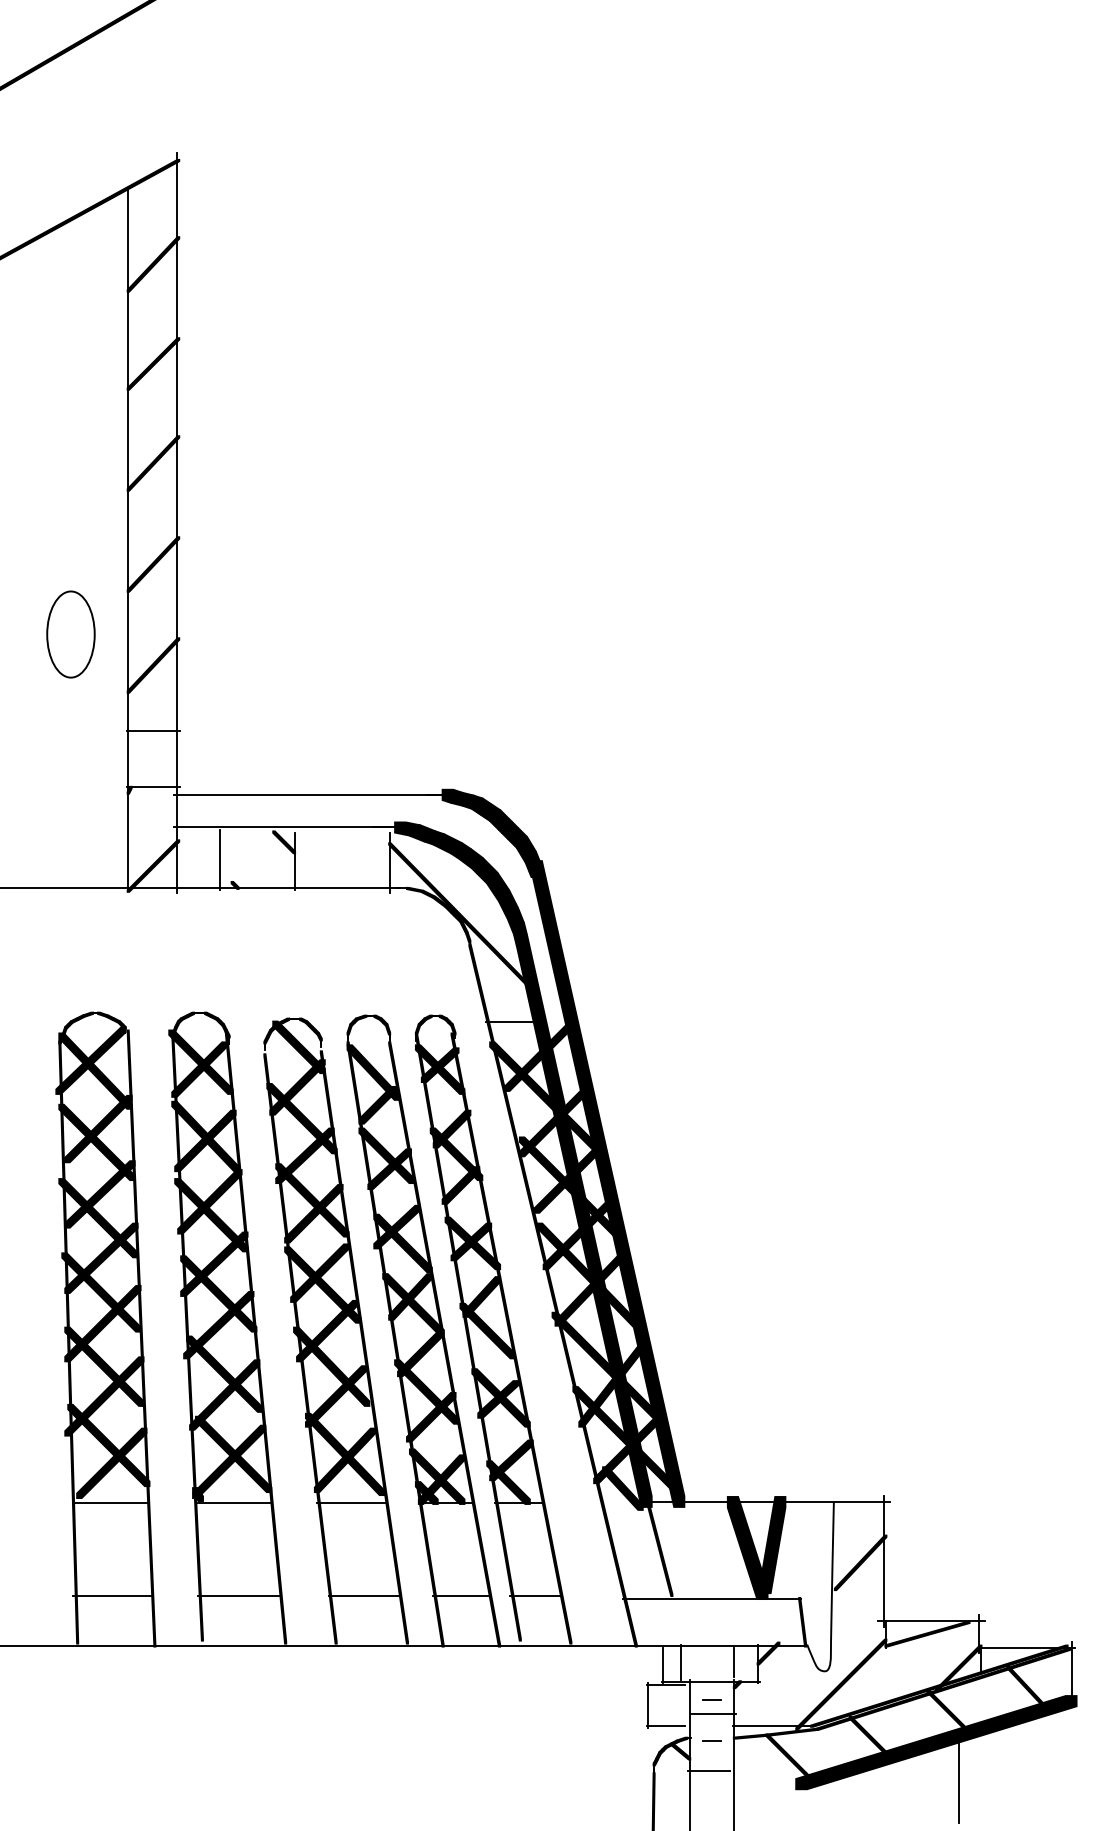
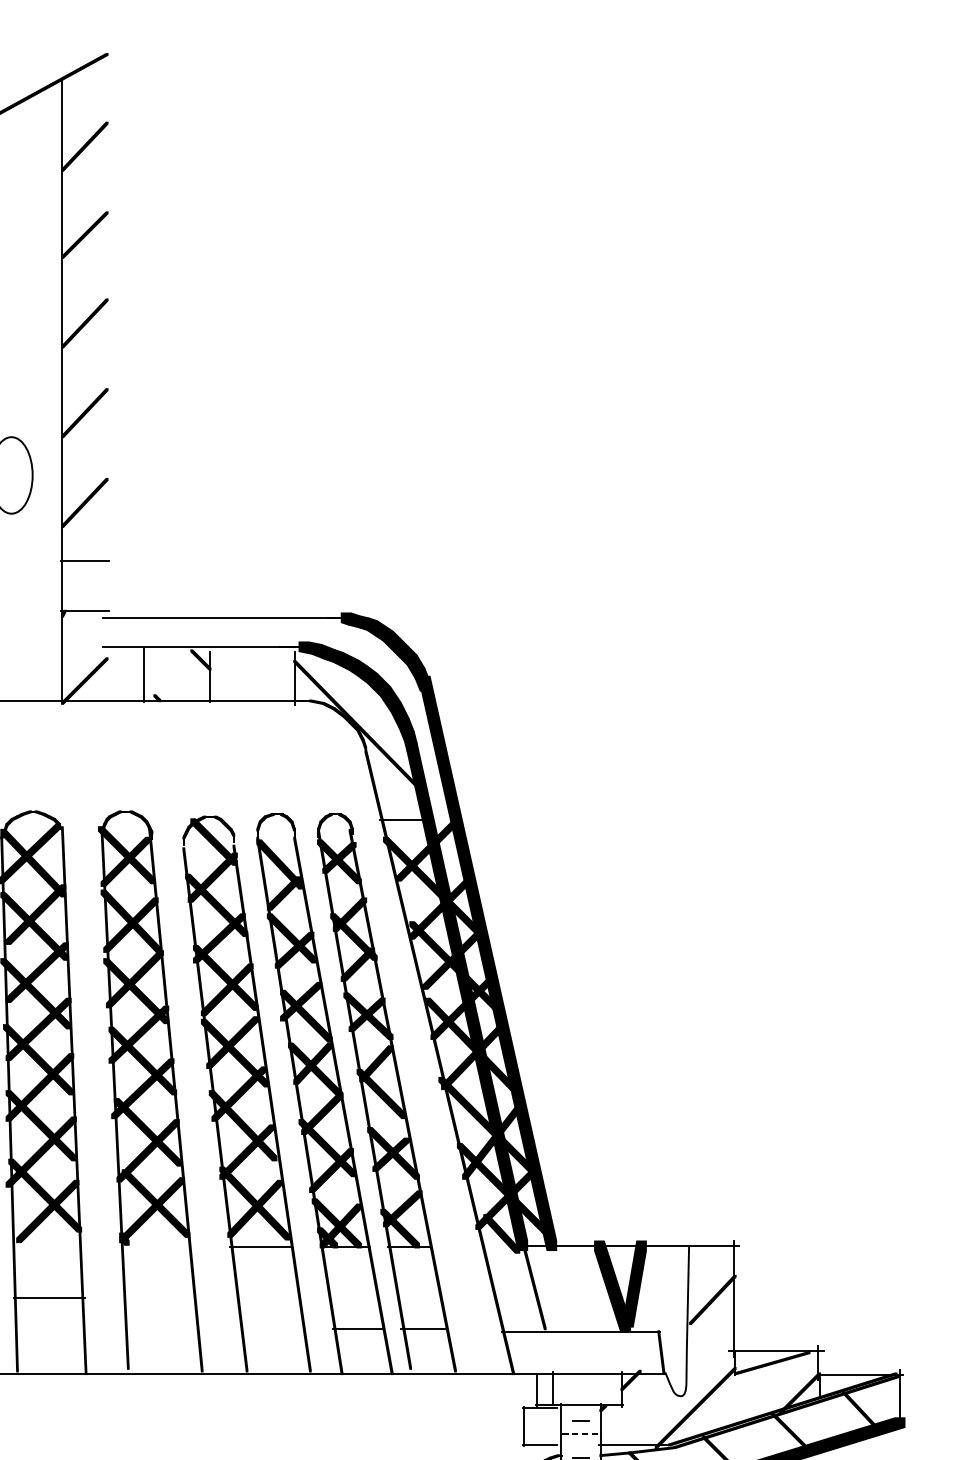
line: (177, 522) -> (106, 375), removed
line: (110, 1503) -> (46, 1247), removed
line: (235, 1503) -> (157, 1247), removed
line: (113, 1595) -> (49, 1297), moved
line: (239, 1595) -> (161, 1328), removed
line: (364, 1595) -> (272, 1328), removed
line: (734, 1662) -> (600, 1388), removed
line: (714, 1714) -> (583, 1434), solid -> dashed

